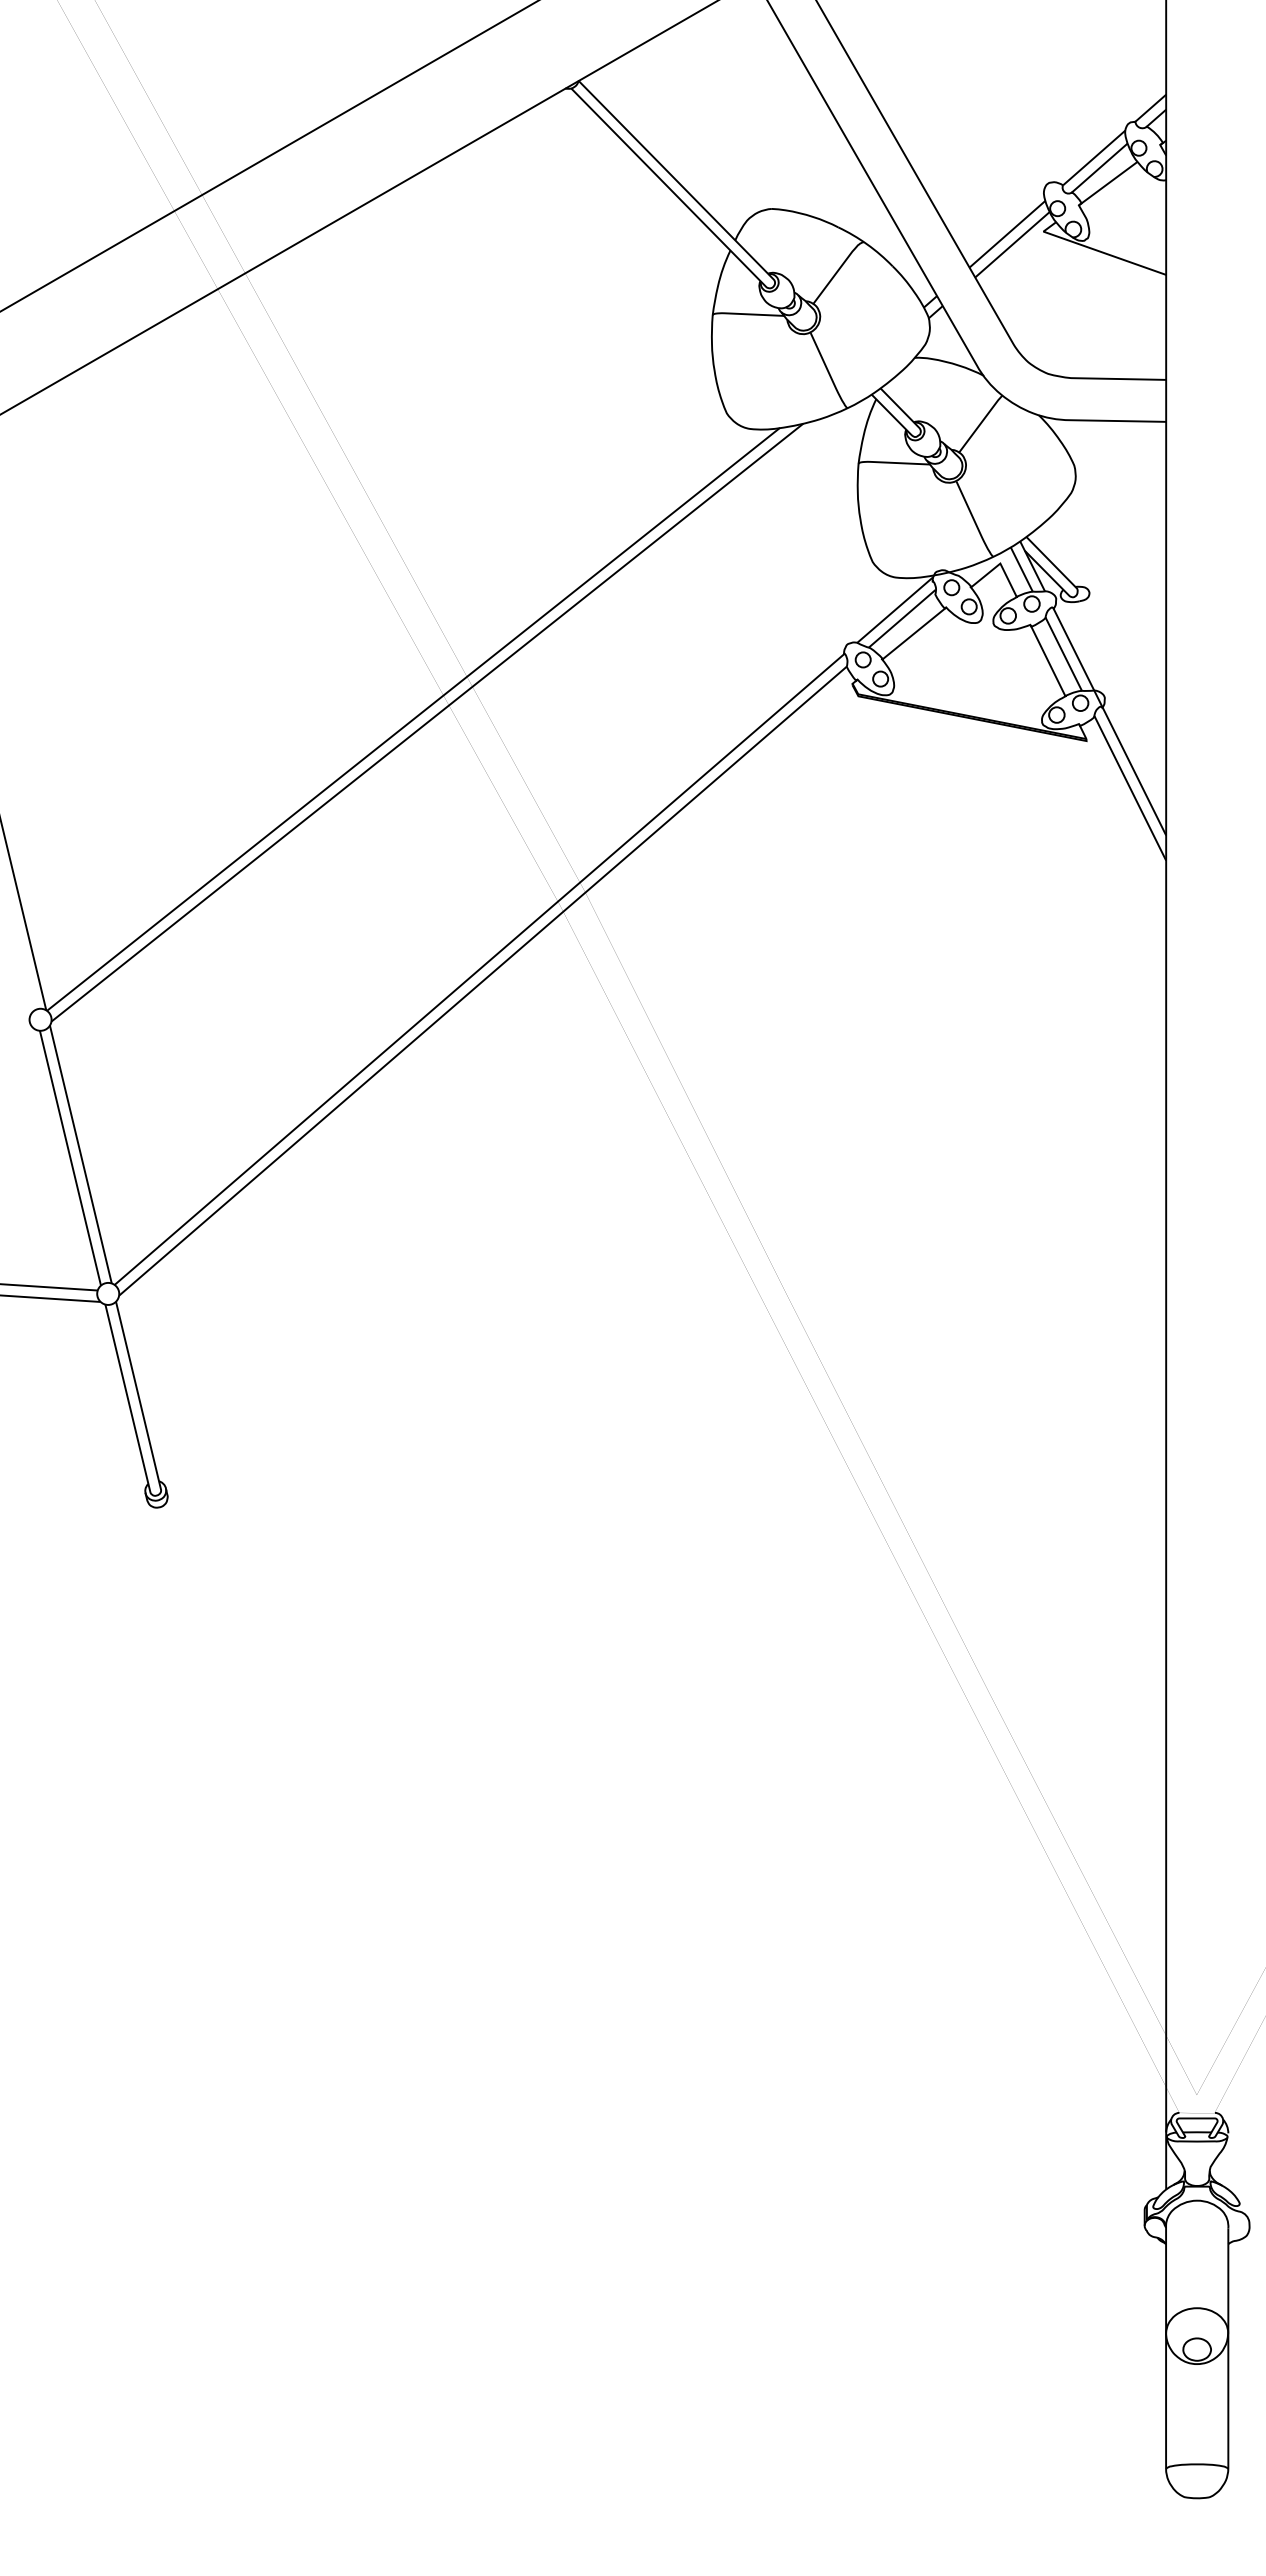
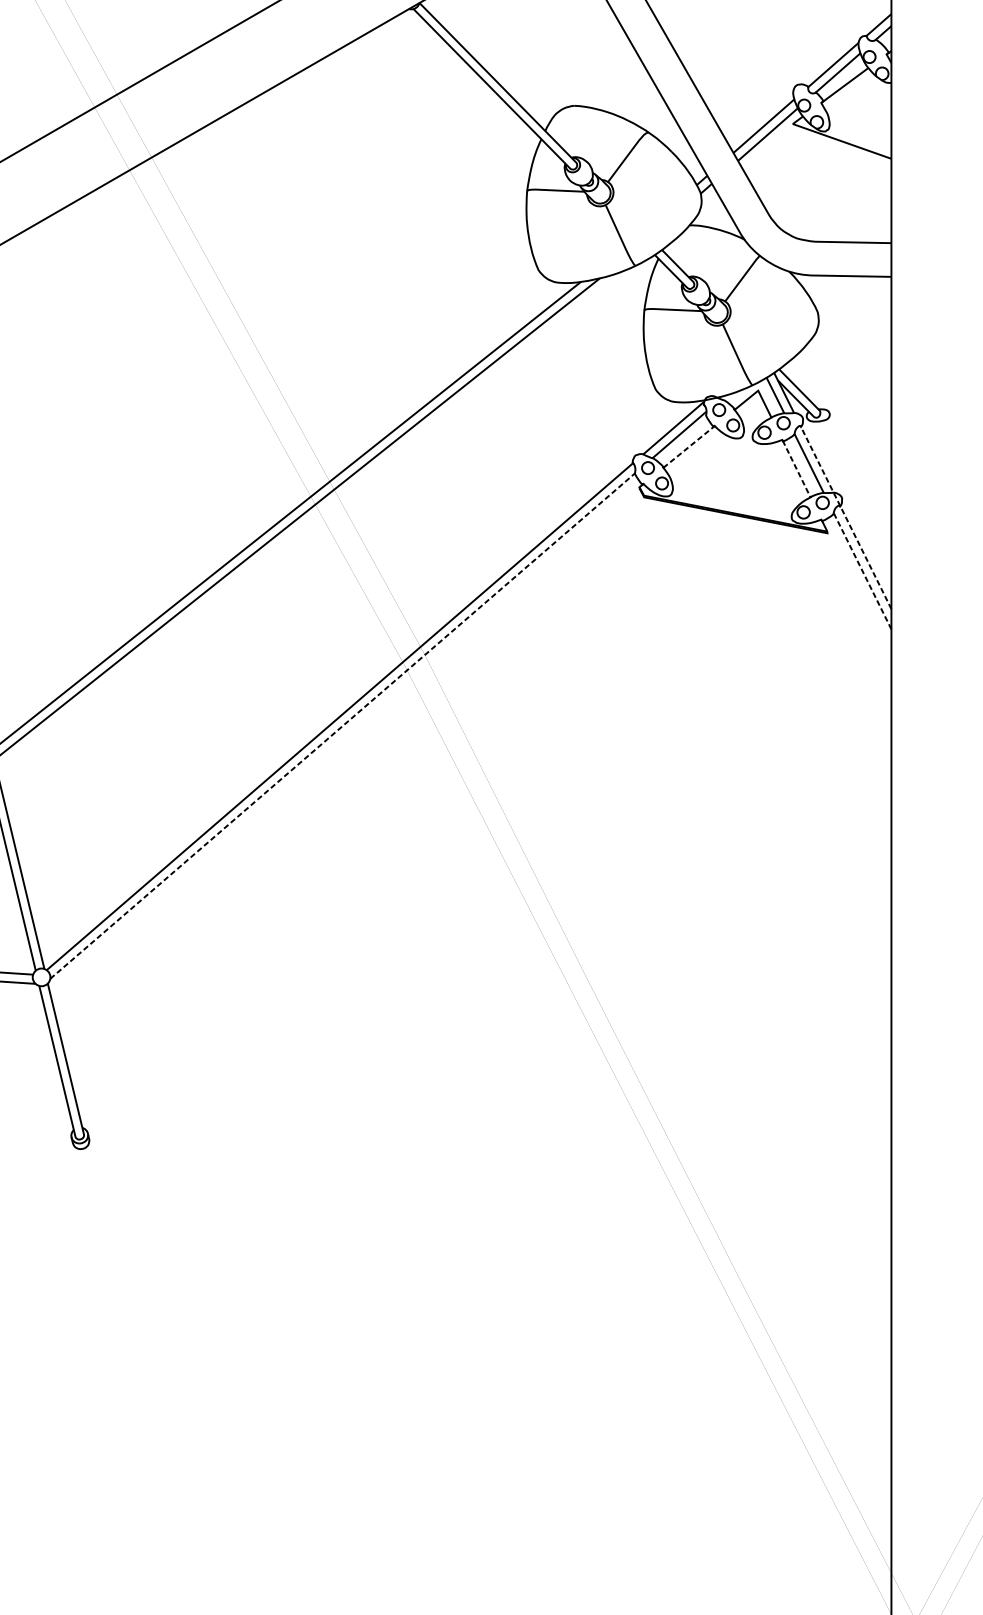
line: (914, 633) -> (689, 446), solid -> dashed
line: (1048, 661) -> (796, 469), solid -> dashed
line: (1109, 721) -> (845, 517), solid -> dashed
line: (1130, 788) -> (862, 571), solid -> dashed
line: (482, 981) -> (342, 726), solid -> dashed

